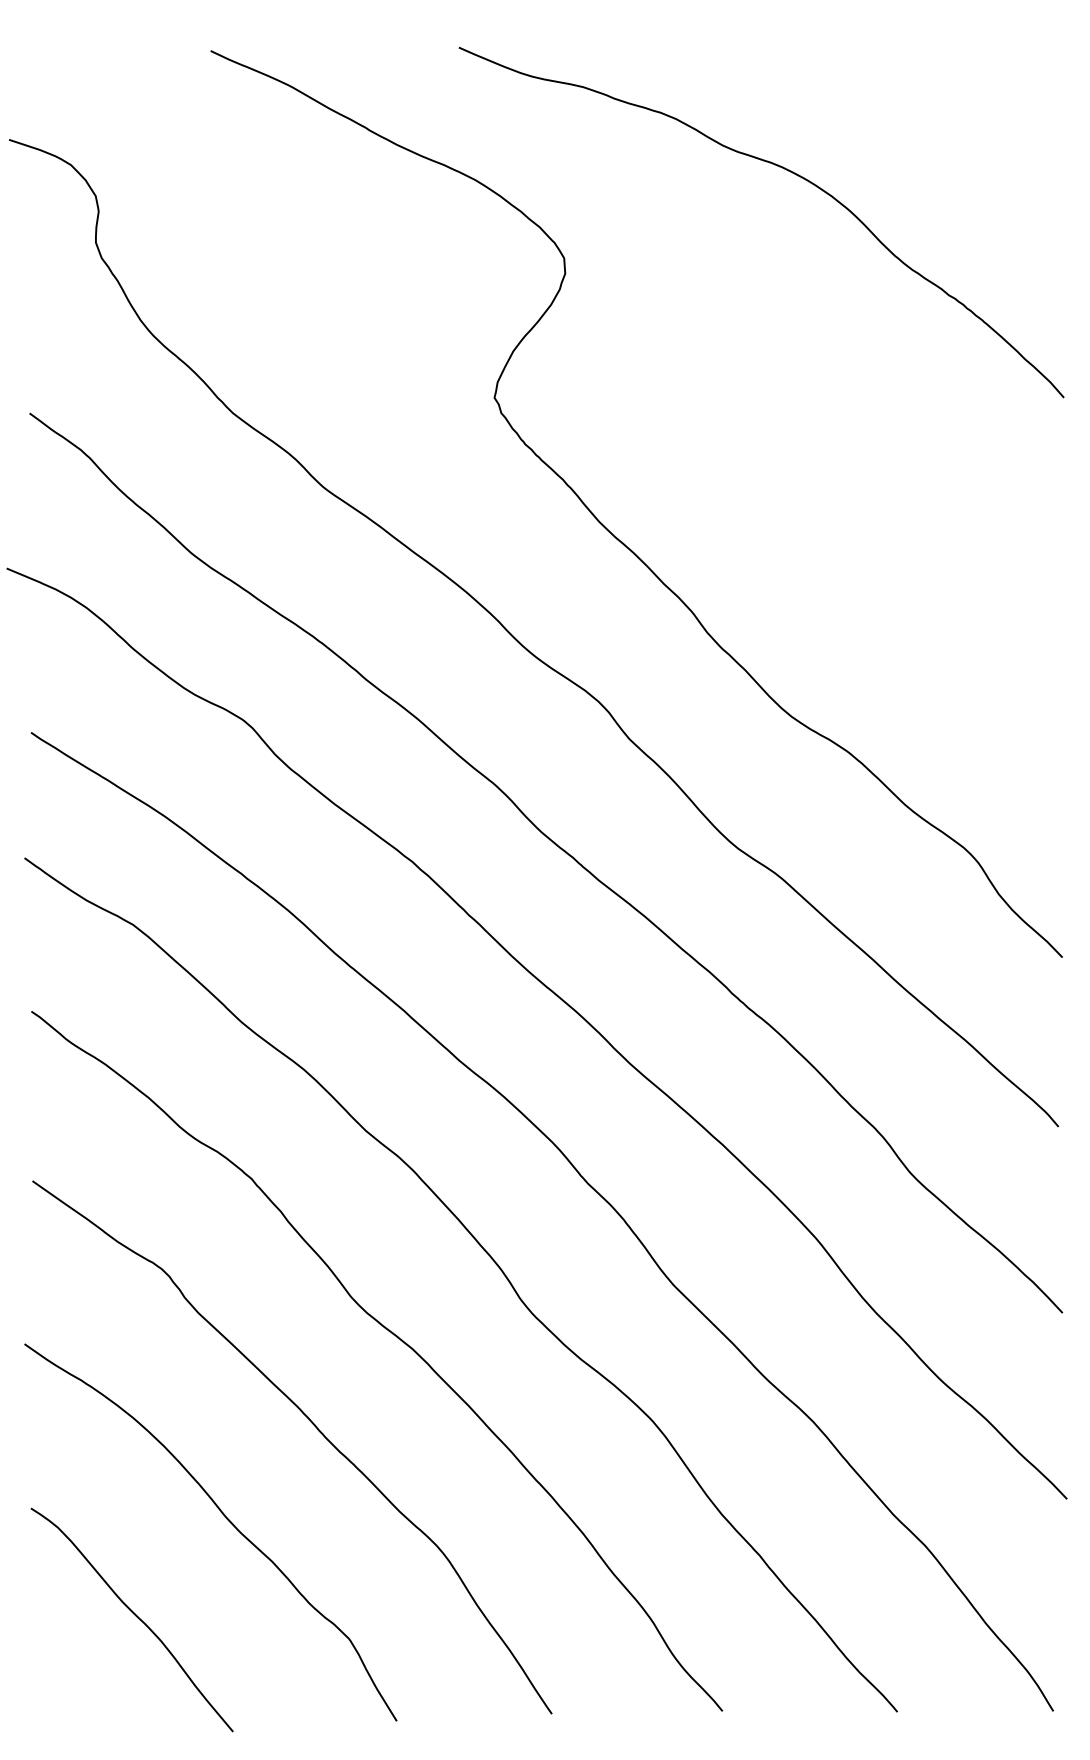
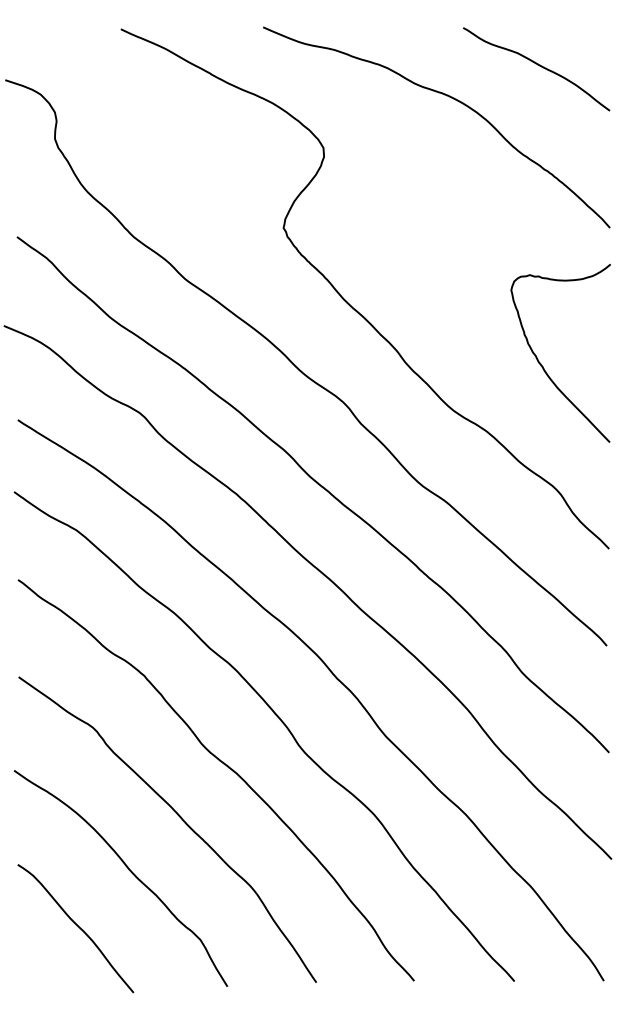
curve: (937, 114) -> (537, 65), added
curve: (947, 639) -> (543, 366), added

